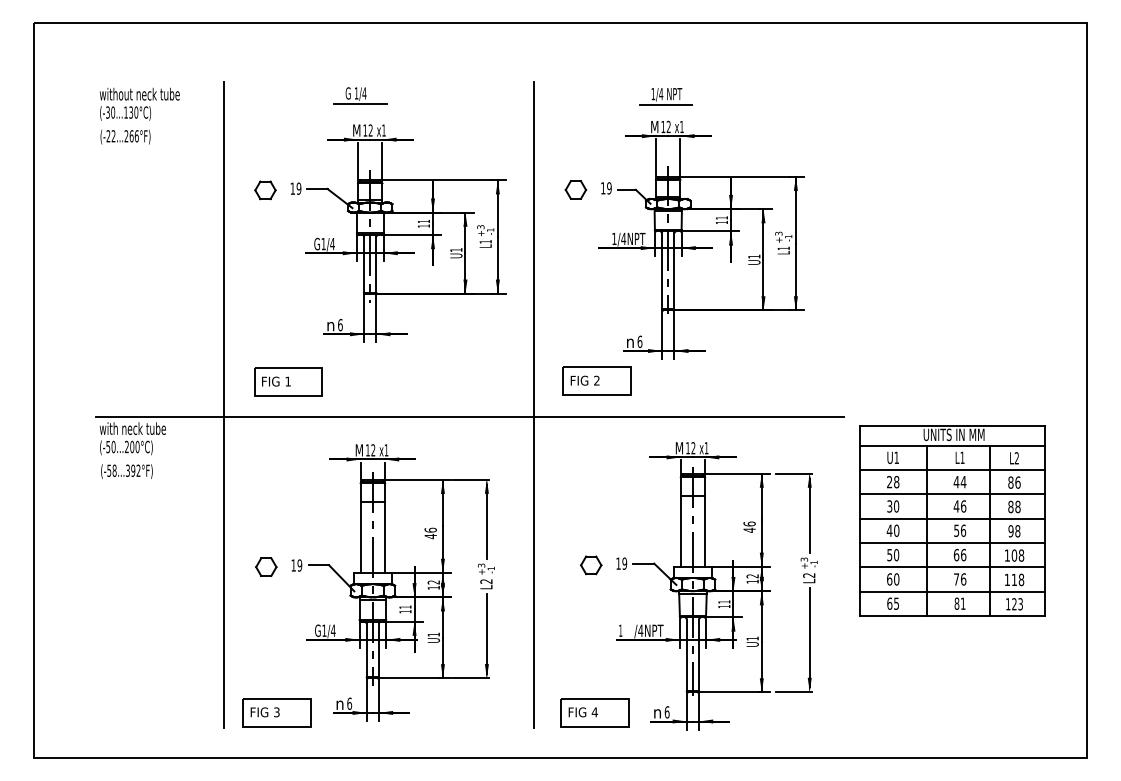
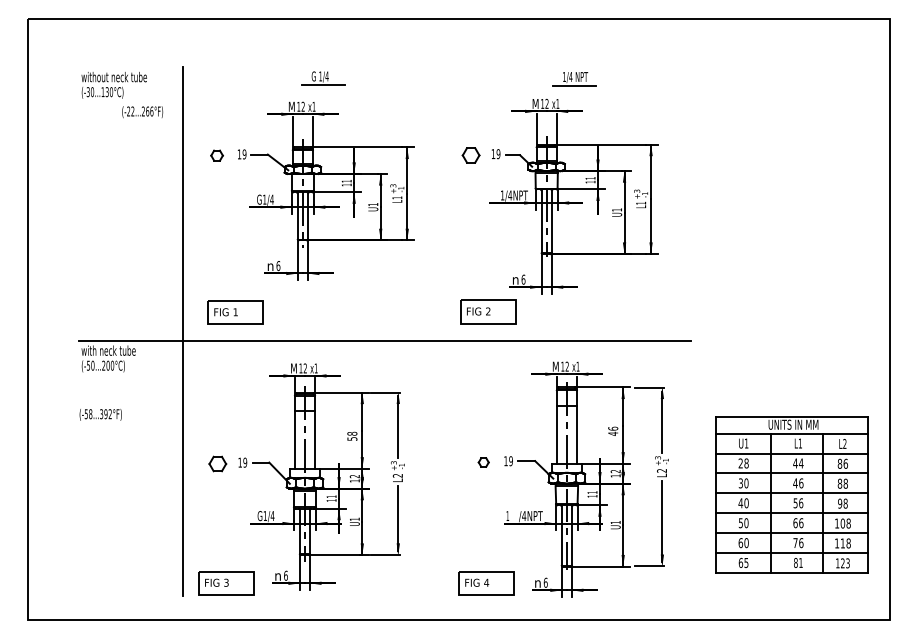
part: (360, 95) -> (323, 78), moved
part: (665, 97) -> (574, 79), moved
text: (125, 137) -> (142, 112), moved
part: (264, 190) -> (216, 155), size x0.7
line: (533, 405) -> (436, 331), removed
text: (126, 471) -> (100, 414), moved
part: (951, 520) -> (791, 494), moved
text: (430, 533) -> (352, 436), 46 -> 58
part: (591, 565) -> (483, 462), size x0.6

